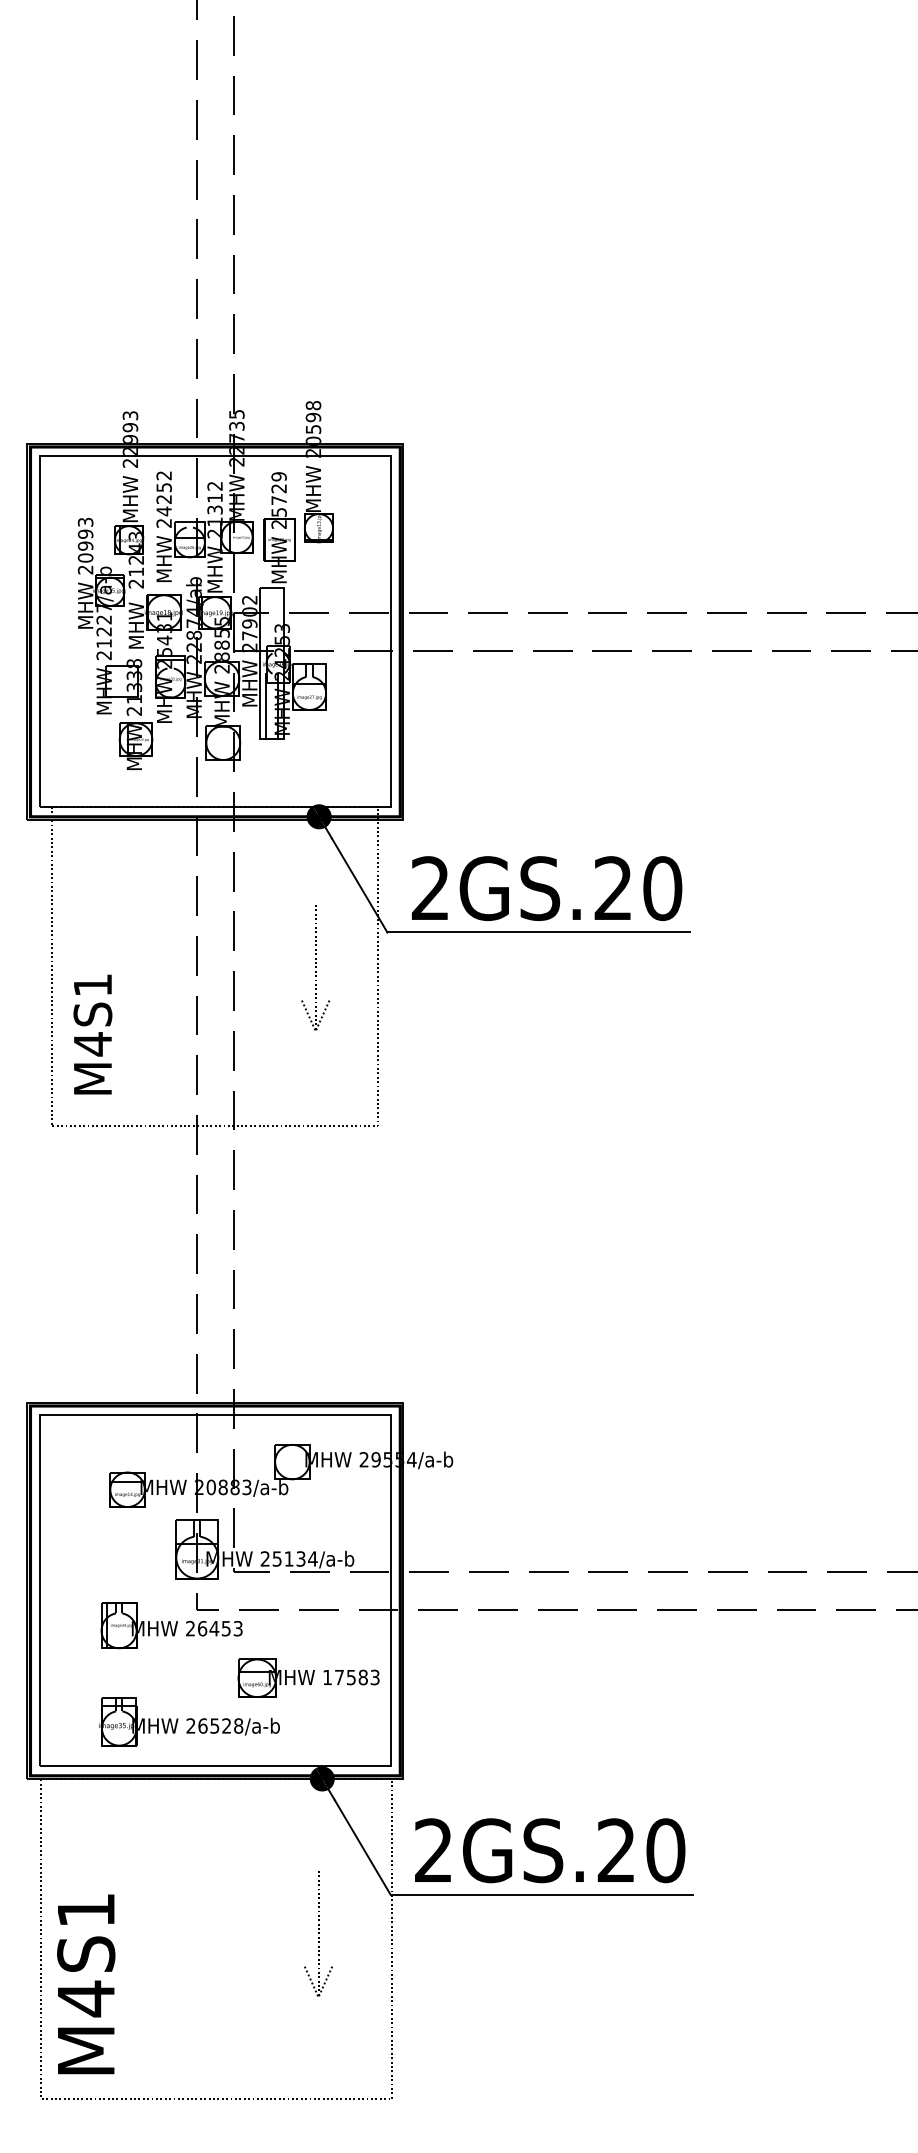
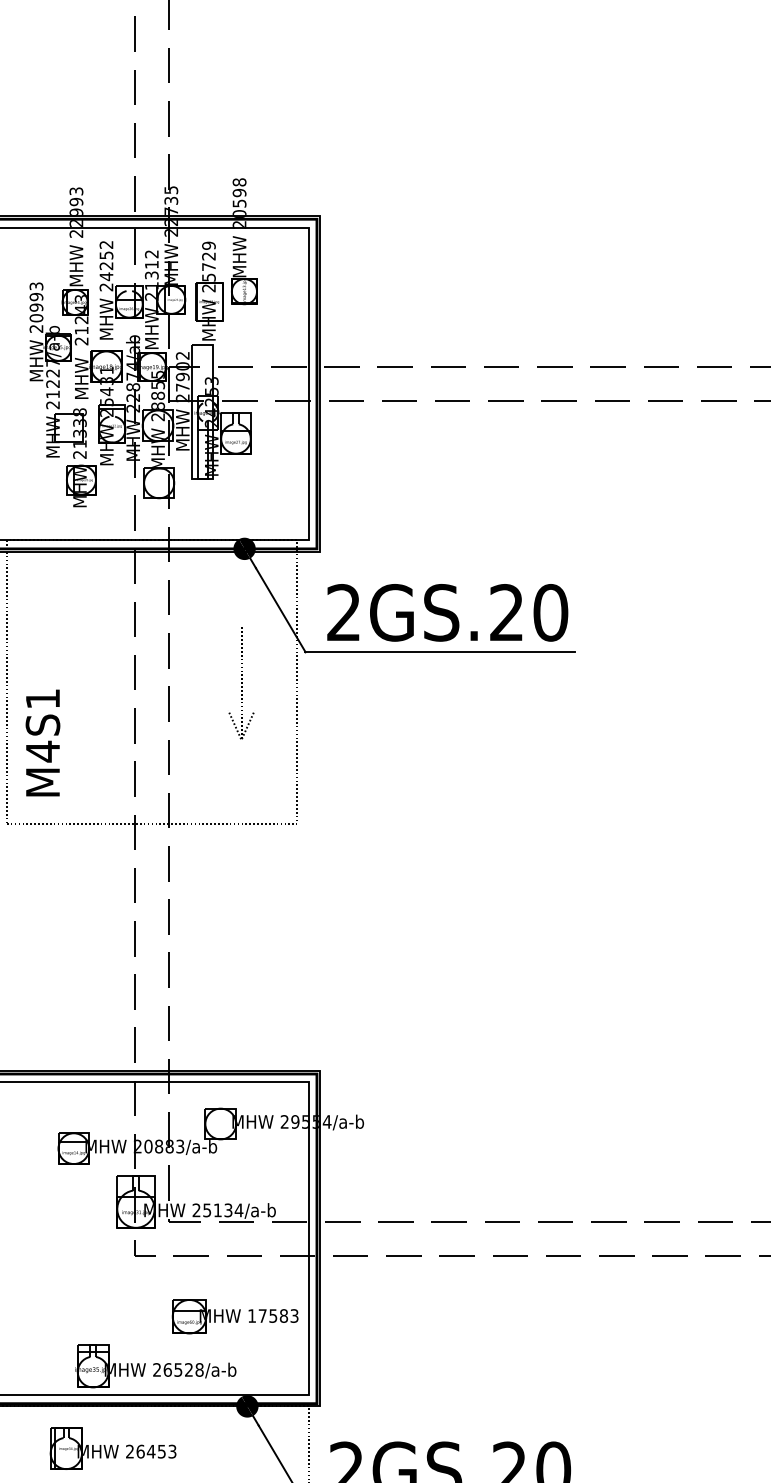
part: (171, 1625) -> (113, 1448), moved
part: (189, 1721) -> (155, 1365), moved

